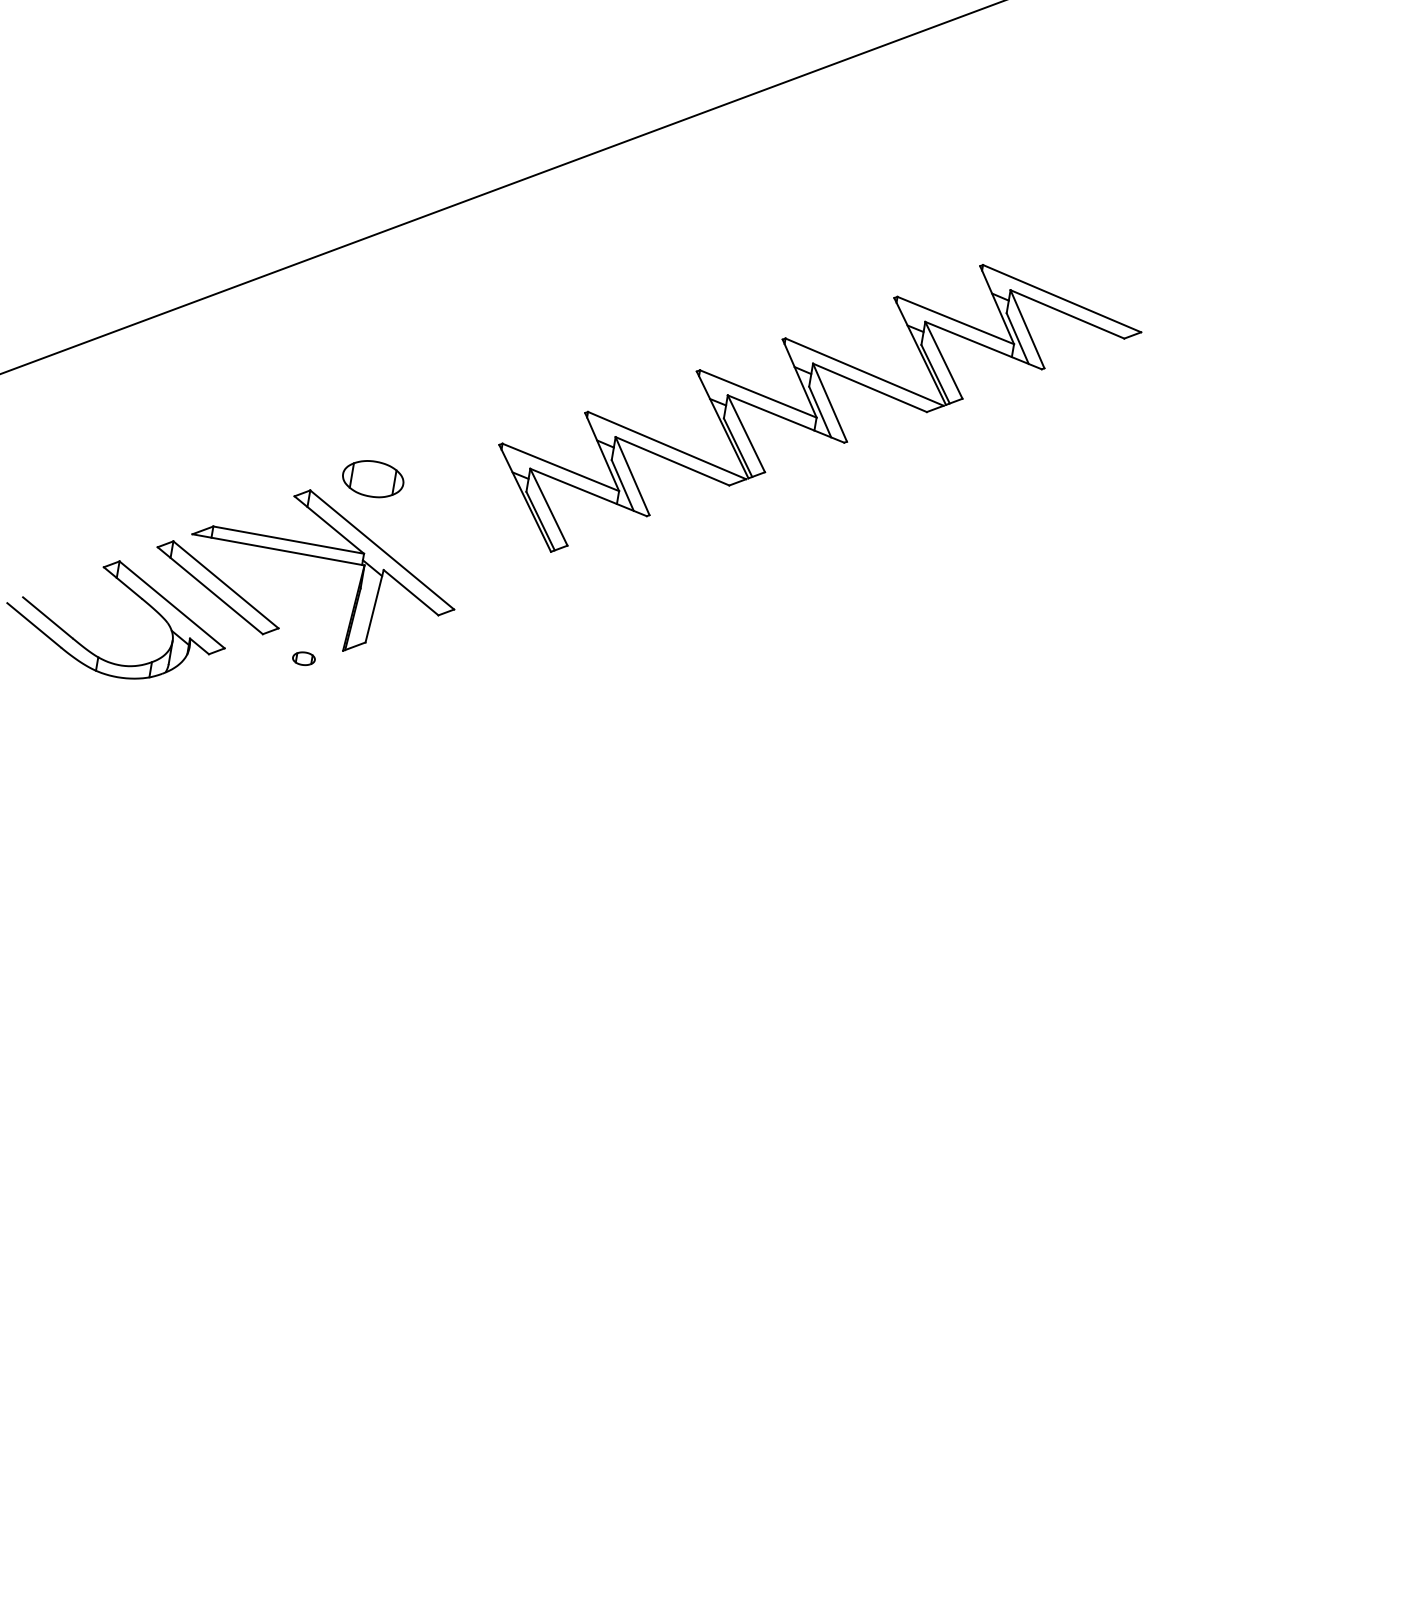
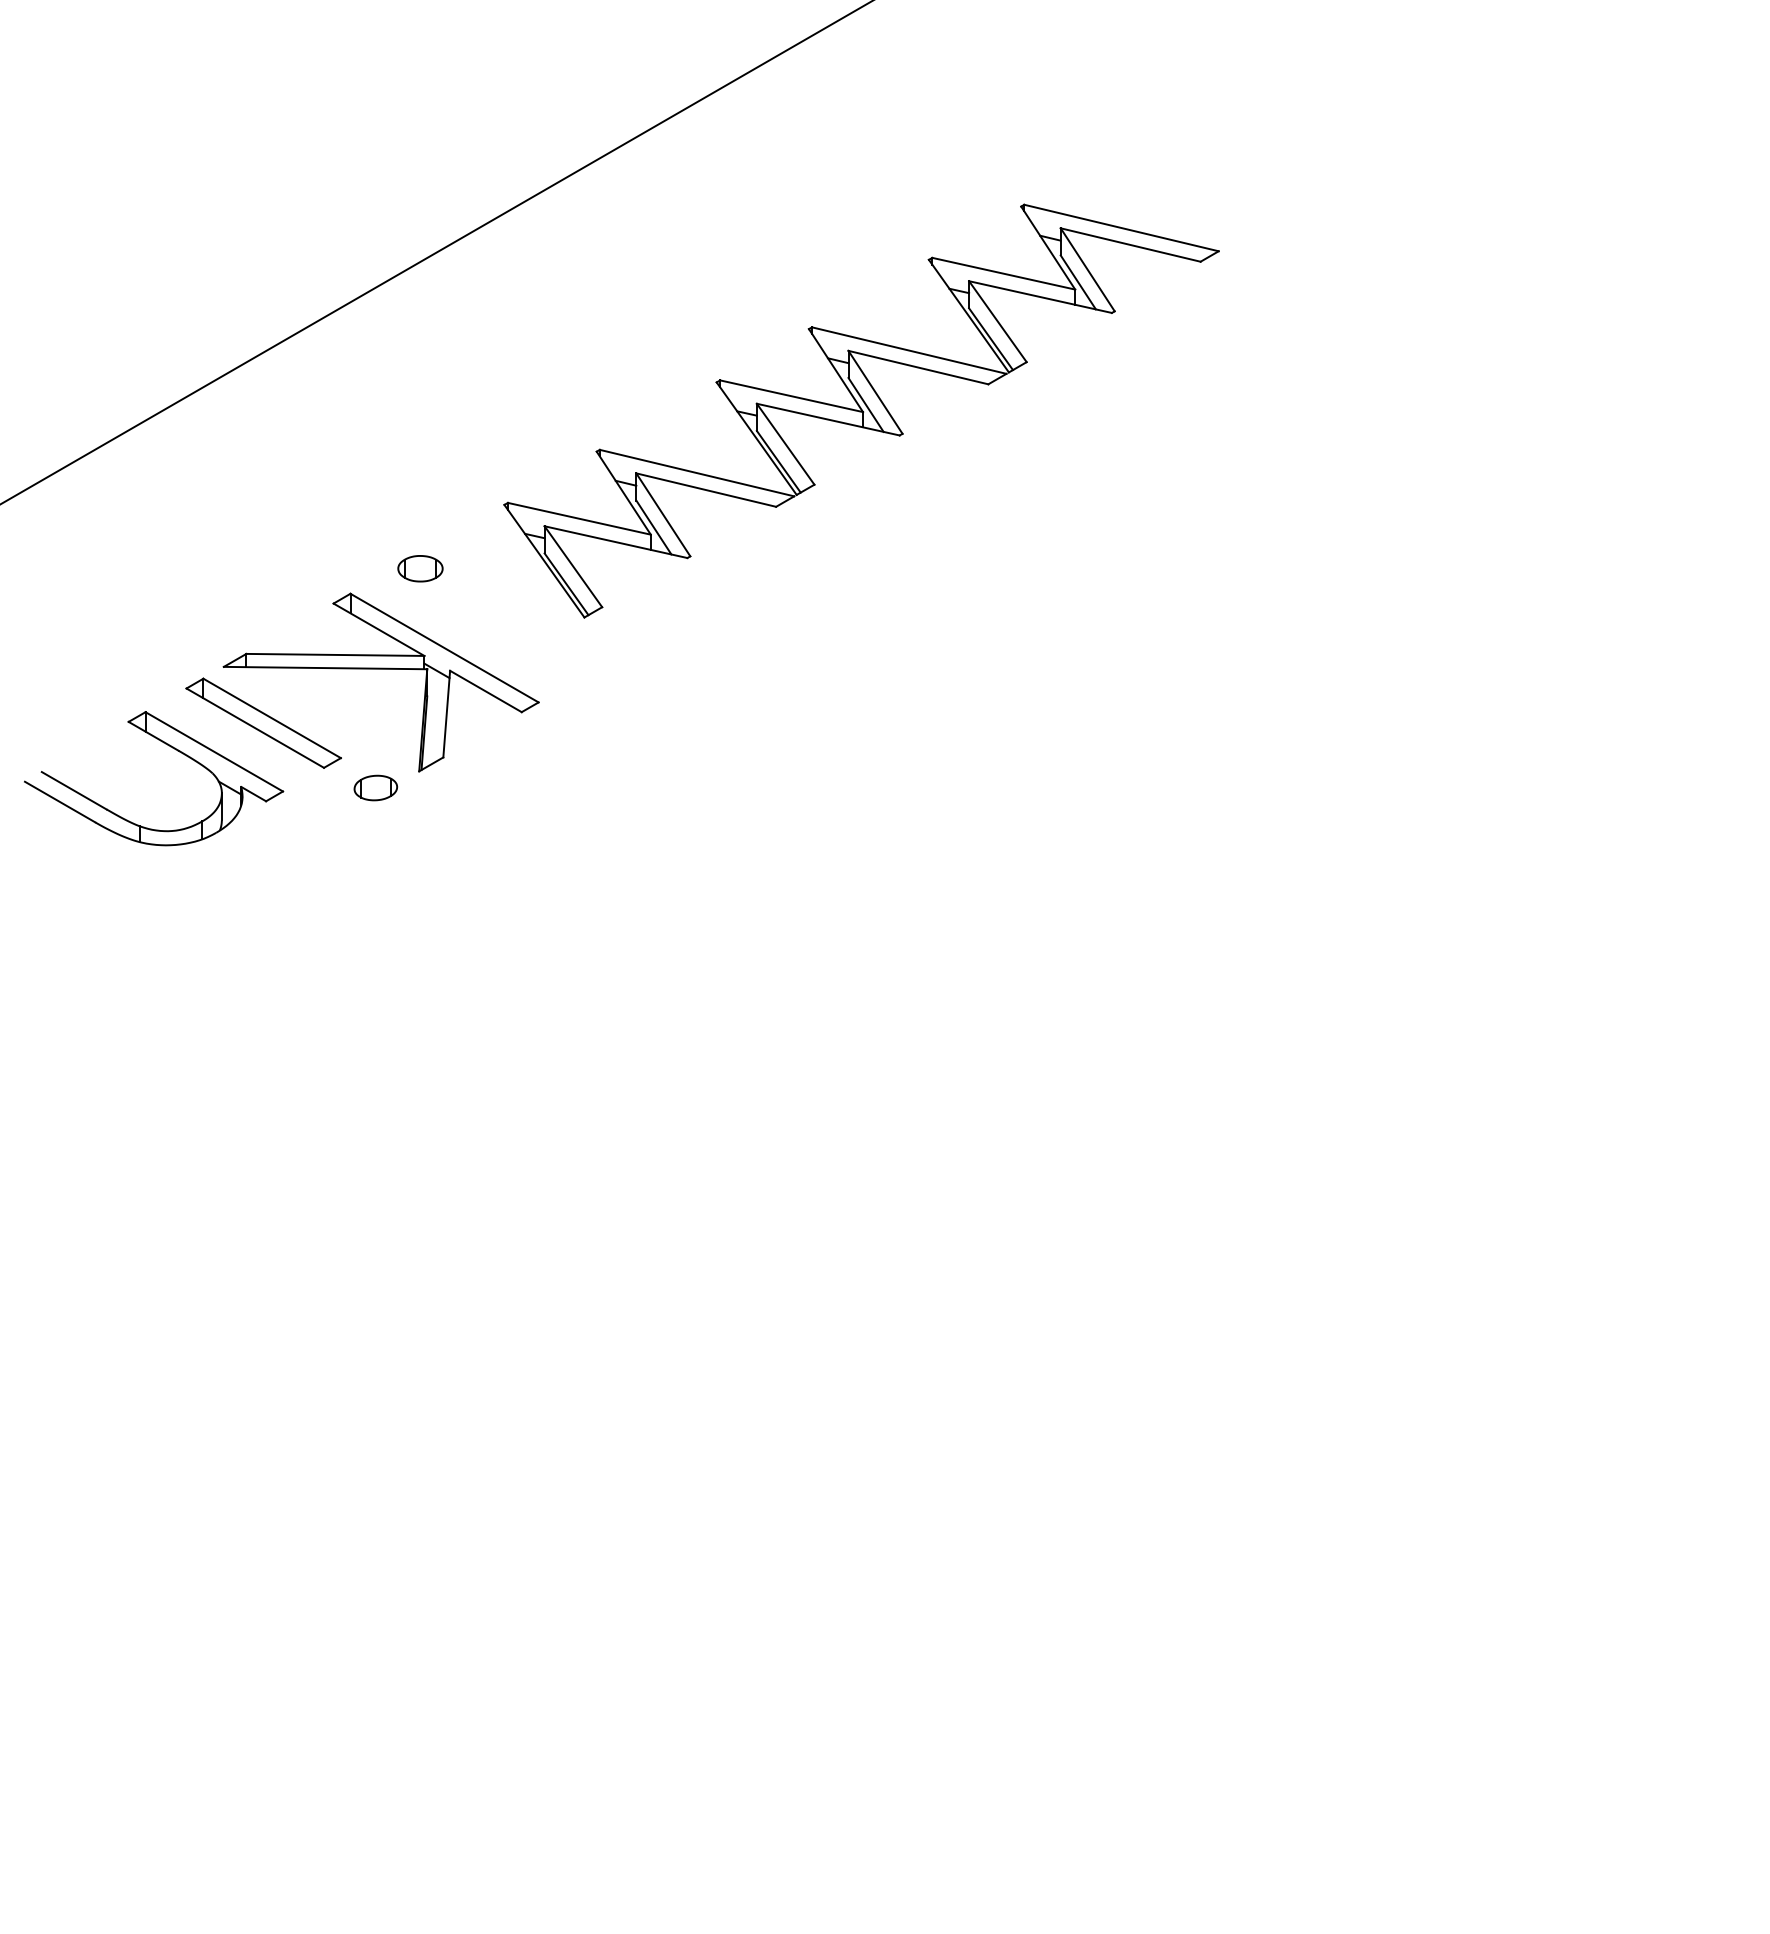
part: (815, 416) -> (861, 410), moved
part: (373, 479) -> (420, 568), size x0.62
part: (303, 658) -> (375, 787), size x1.67

